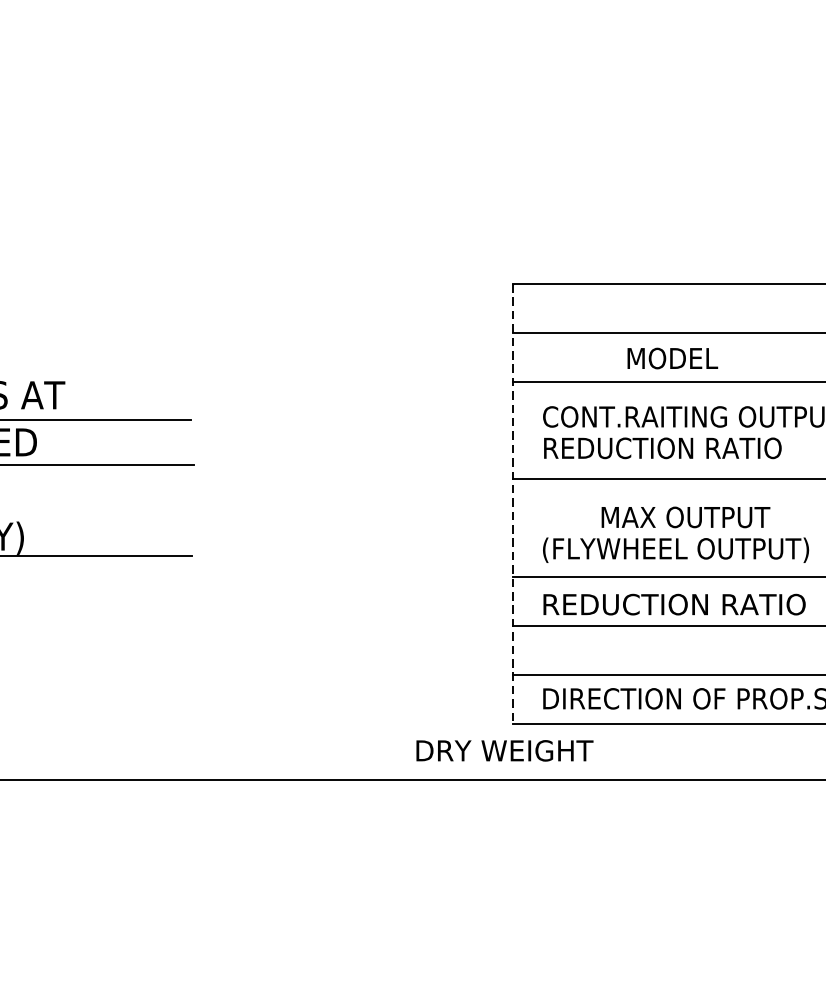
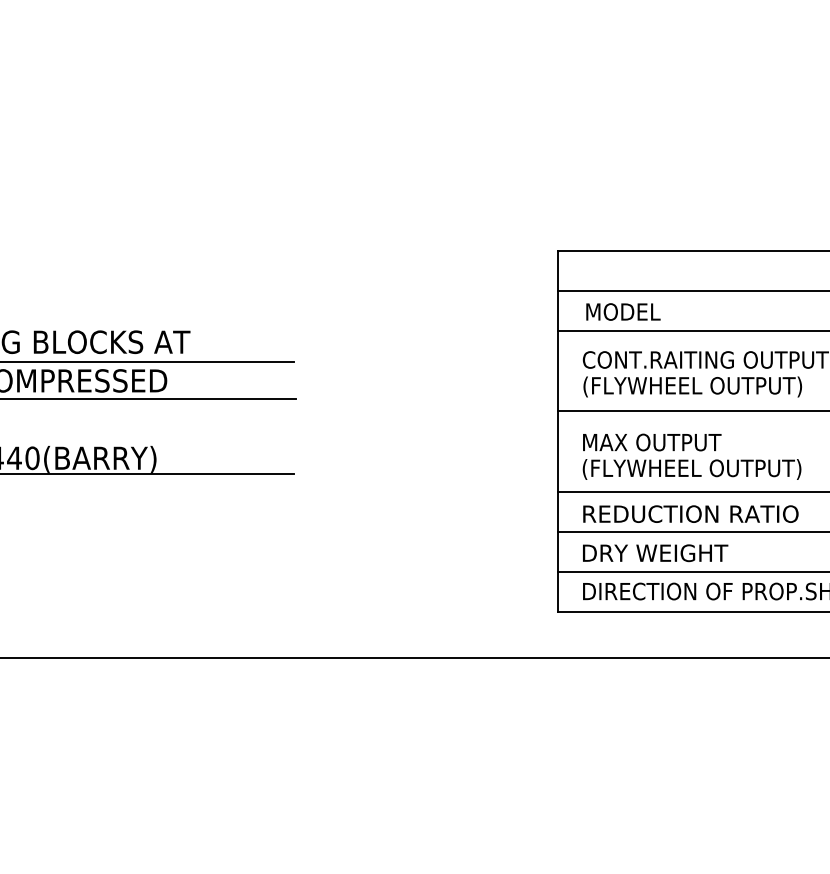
text: (672, 357) -> (623, 311), moved
text: (676, 449) -> (692, 386), REDUCTION RATIO -> (FLYWHEEL OUTPUT)
line: (513, 504) -> (558, 431), dashed -> solid
text: (686, 517) -> (652, 442), moved
text: (504, 751) -> (655, 553), moved

